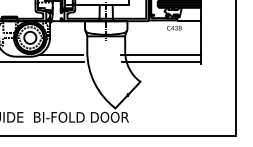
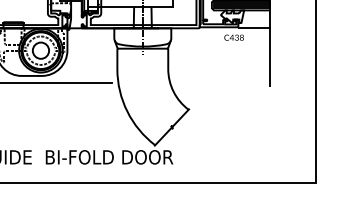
line: (61, 54) -> (82, 73), removed
line: (160, 54) -> (215, 73), removed
line: (161, 62) -> (216, 83), removed

